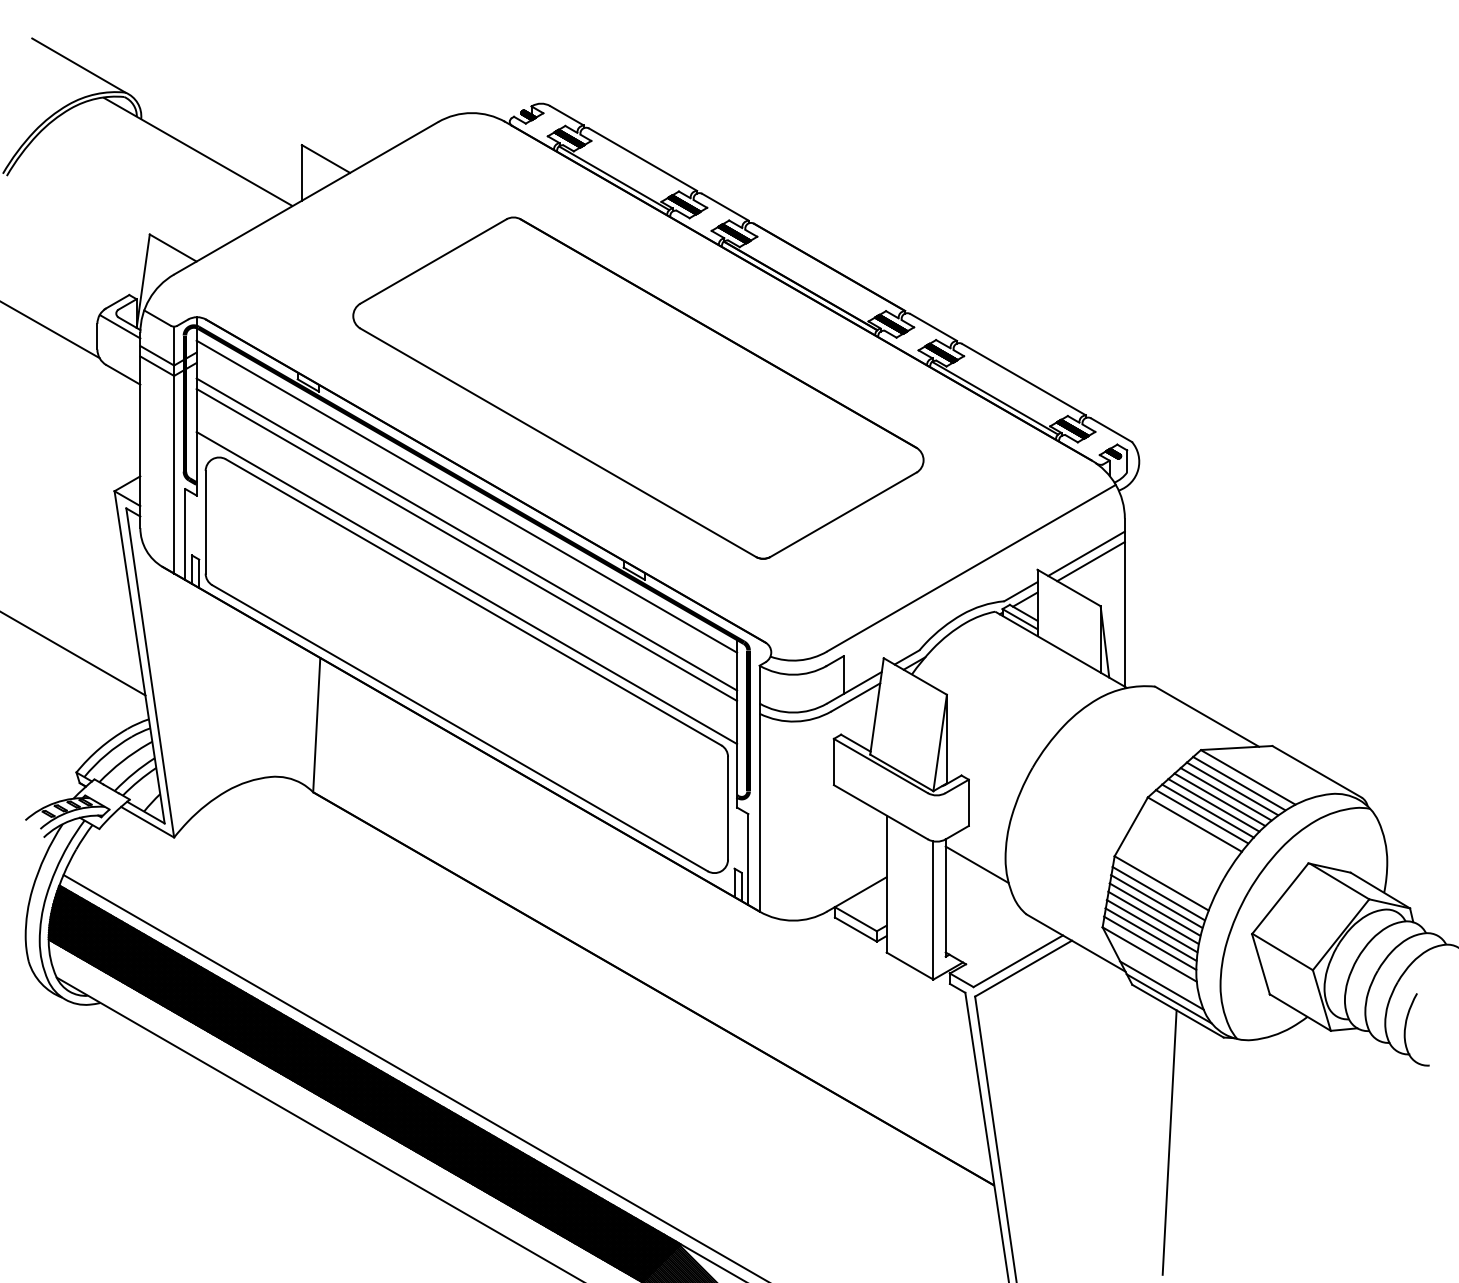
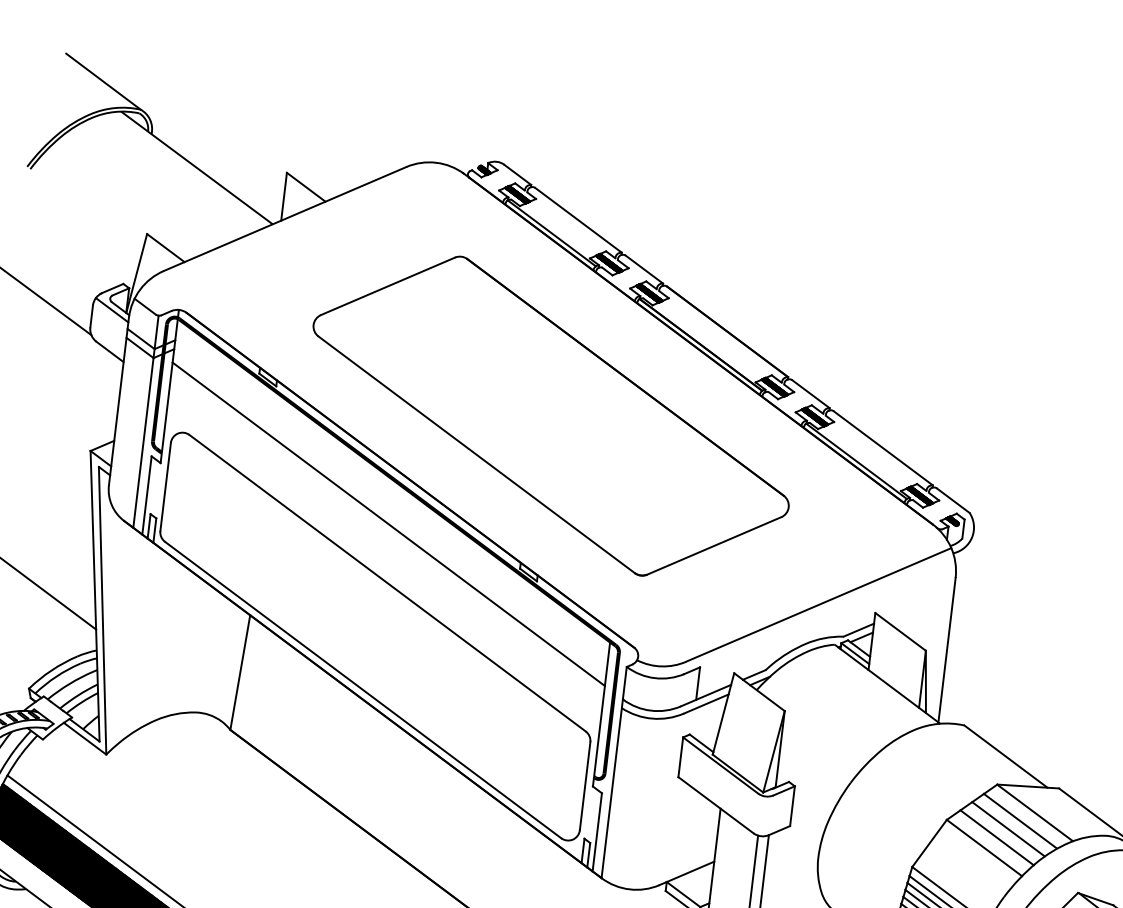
line: (466, 496) -> (392, 491), removed
line: (466, 544) -> (387, 532), removed
line: (1086, 553) -> (919, 604), removed
line: (1090, 561) -> (921, 611), removed
line: (466, 588) -> (382, 570), removed
line: (1239, 783) -> (1026, 817), removed
line: (1225, 794) -> (1013, 825), removed
line: (1213, 805) -> (1002, 833), removed
line: (1201, 816) -> (990, 841), removed
line: (976, 864) -> (792, 859), removed

